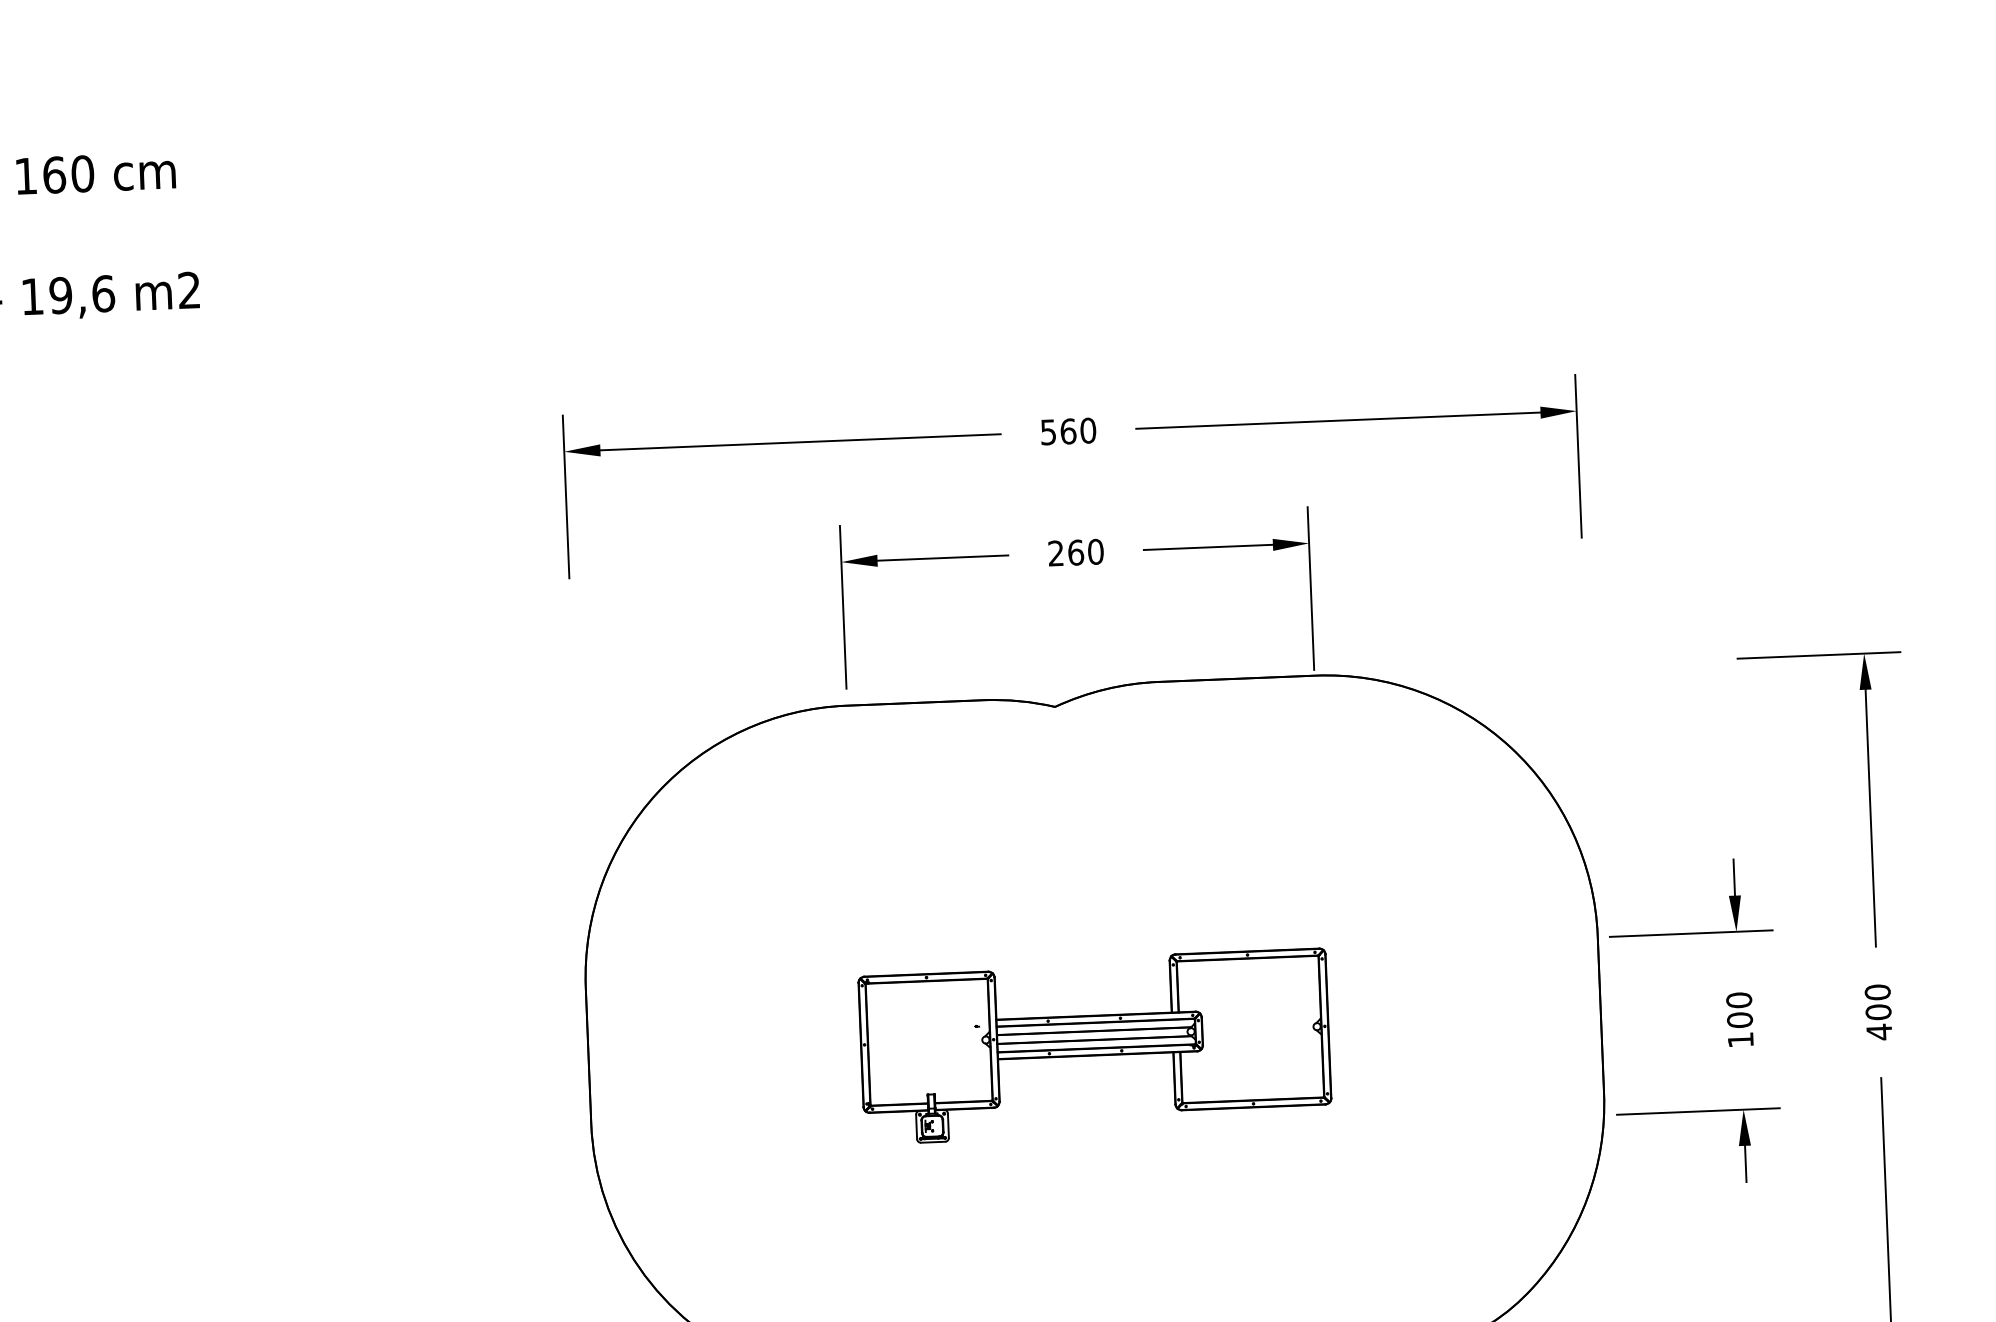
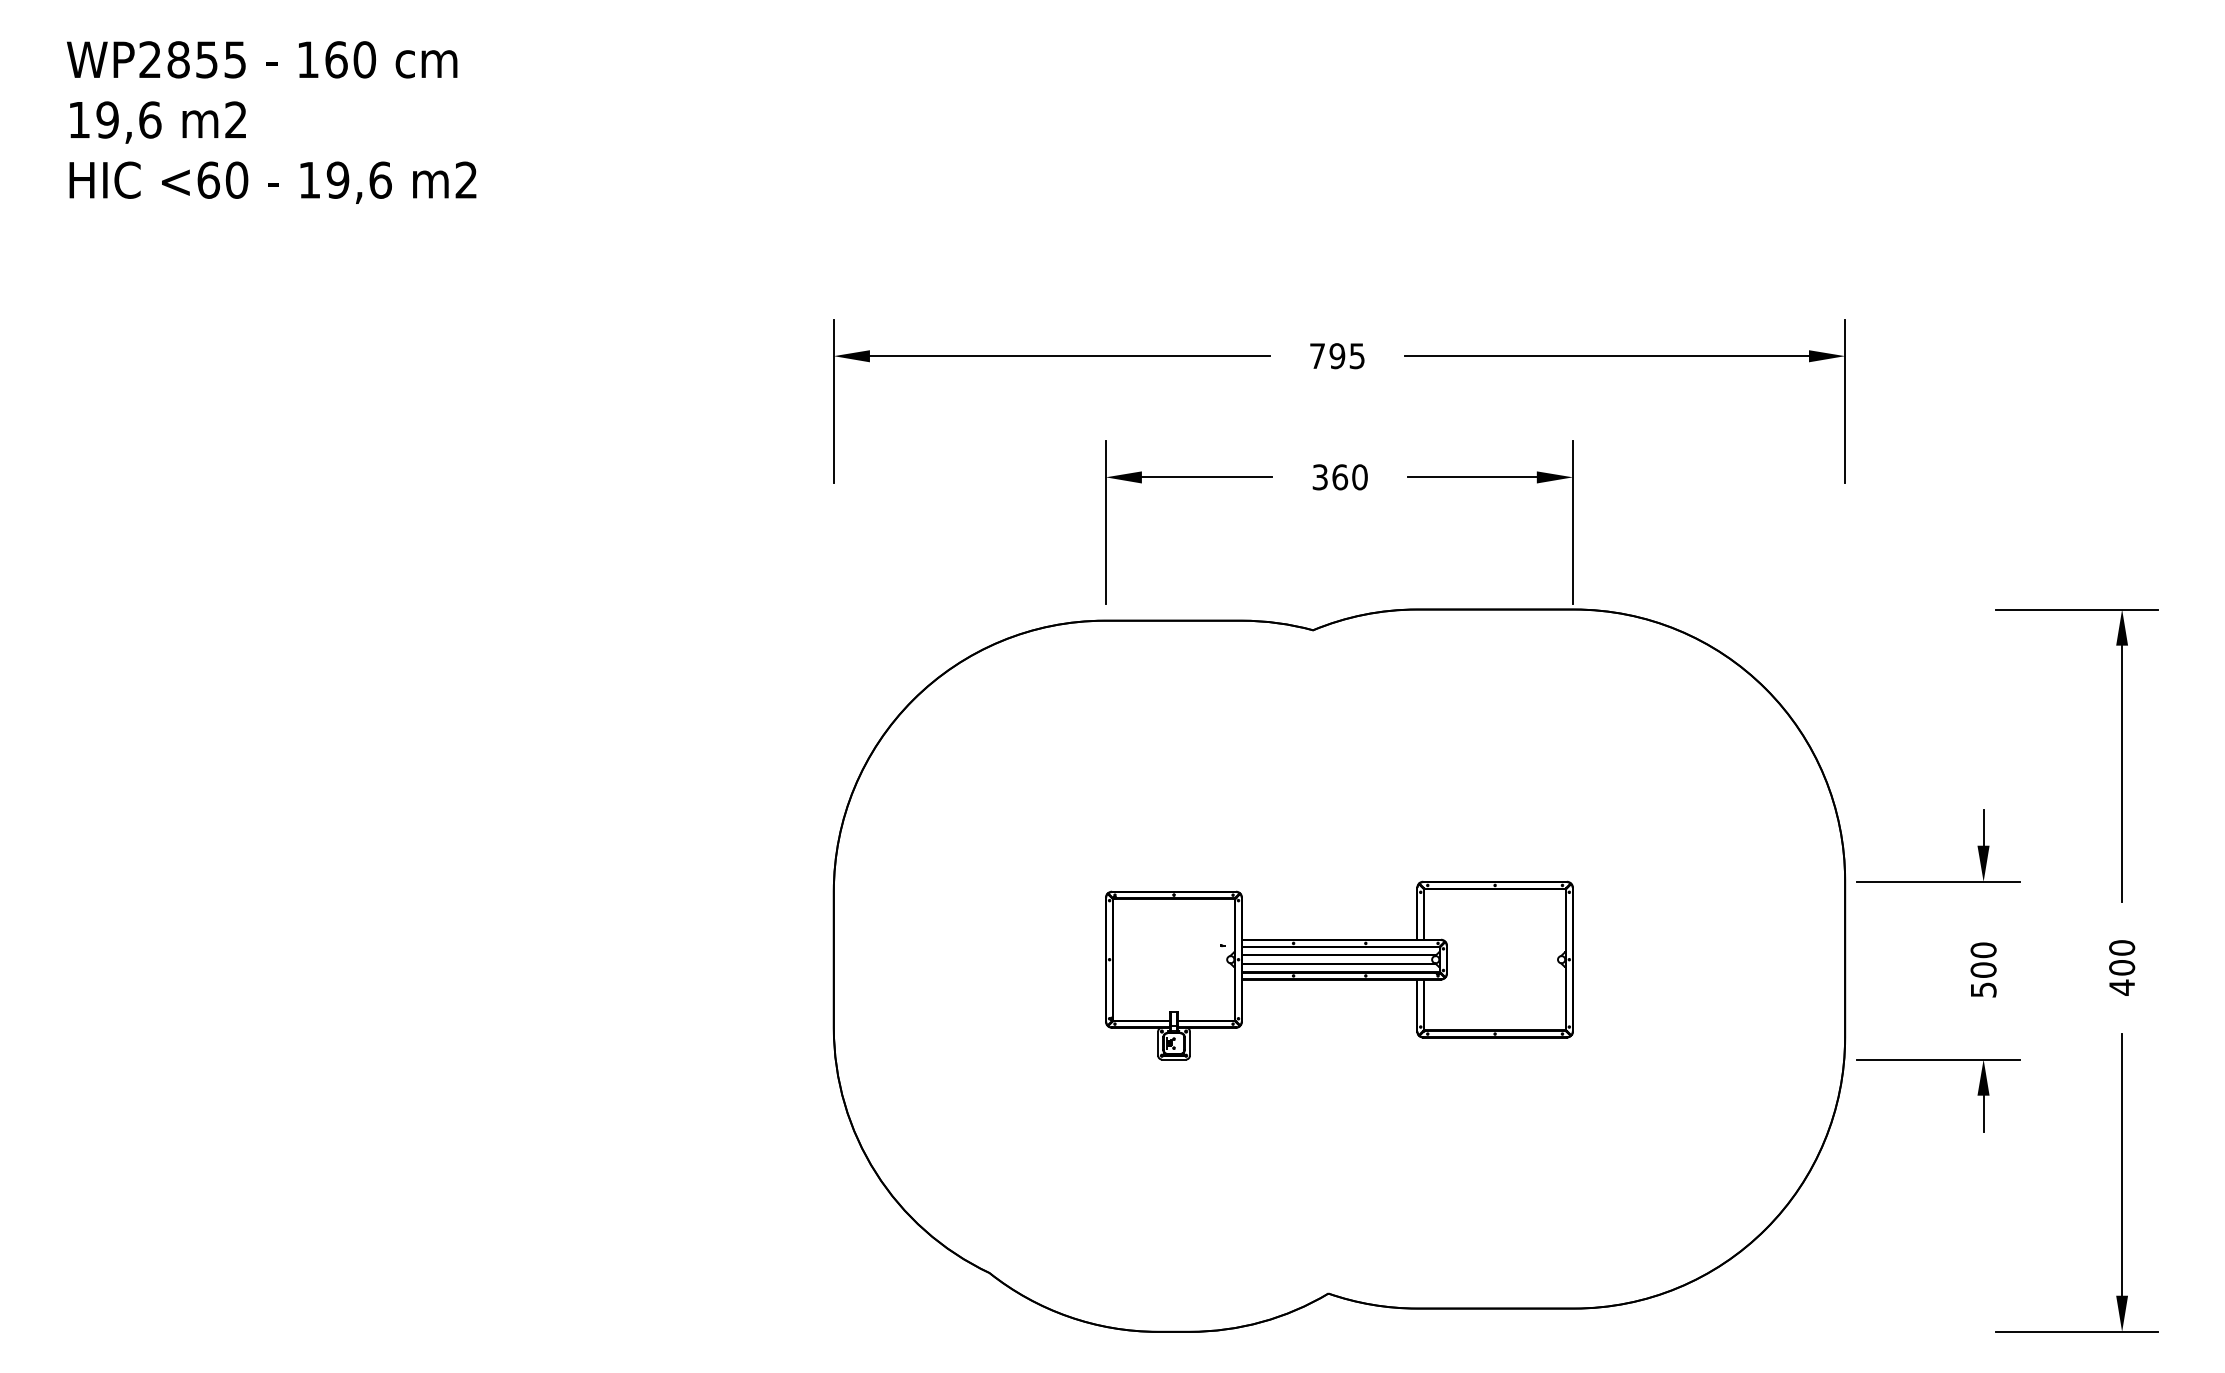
text: (1068, 431) -> (1337, 356), 560 -> 795
text: (1055, 553) -> (1319, 477), 260 -> 360
text: (1740, 1039) -> (1983, 989), 100 -> 500

